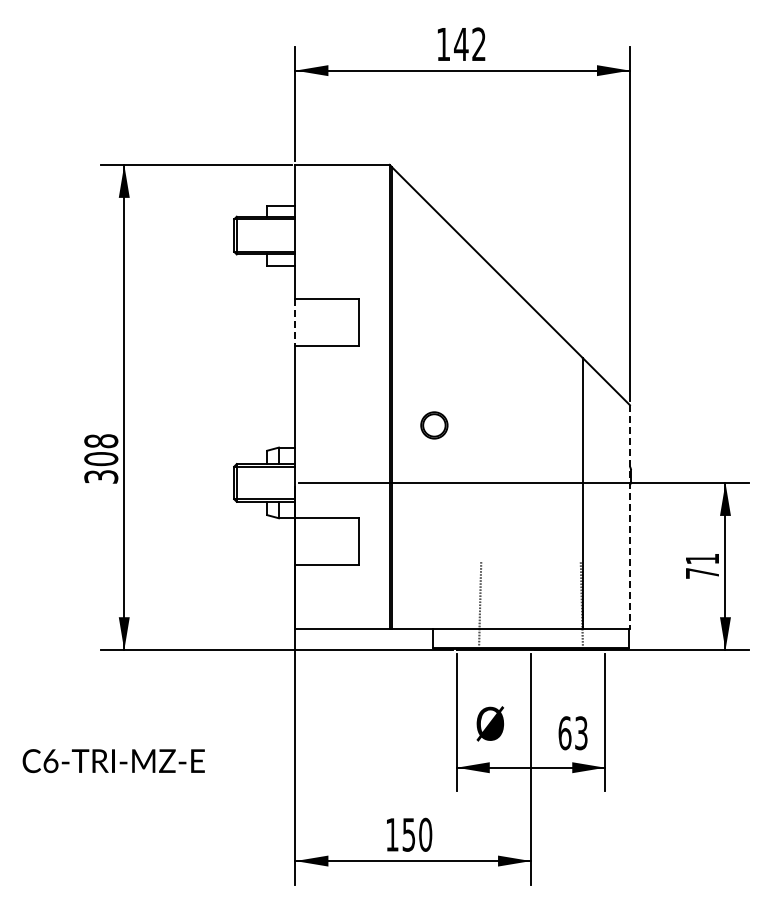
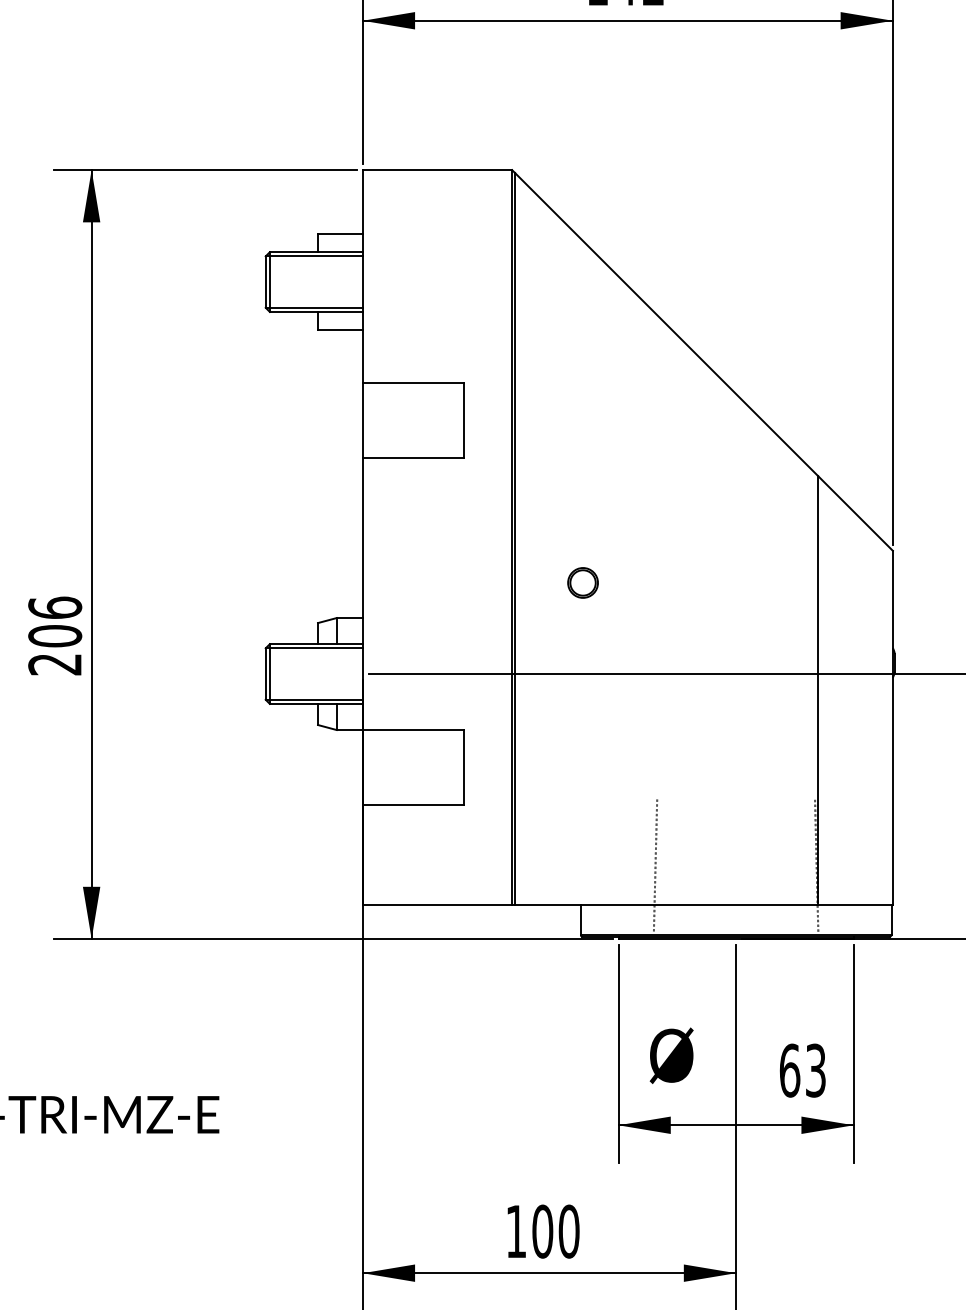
line: (295, 322) -> (362, 419), dashed -> solid
circle: (434, 425) -> (583, 583), size x0.71
text: (101, 458) -> (55, 635), 308 -> 206
line: (629, 517) -> (892, 728), dashed -> solid
text: (408, 834) -> (541, 1231), 150 -> 100

